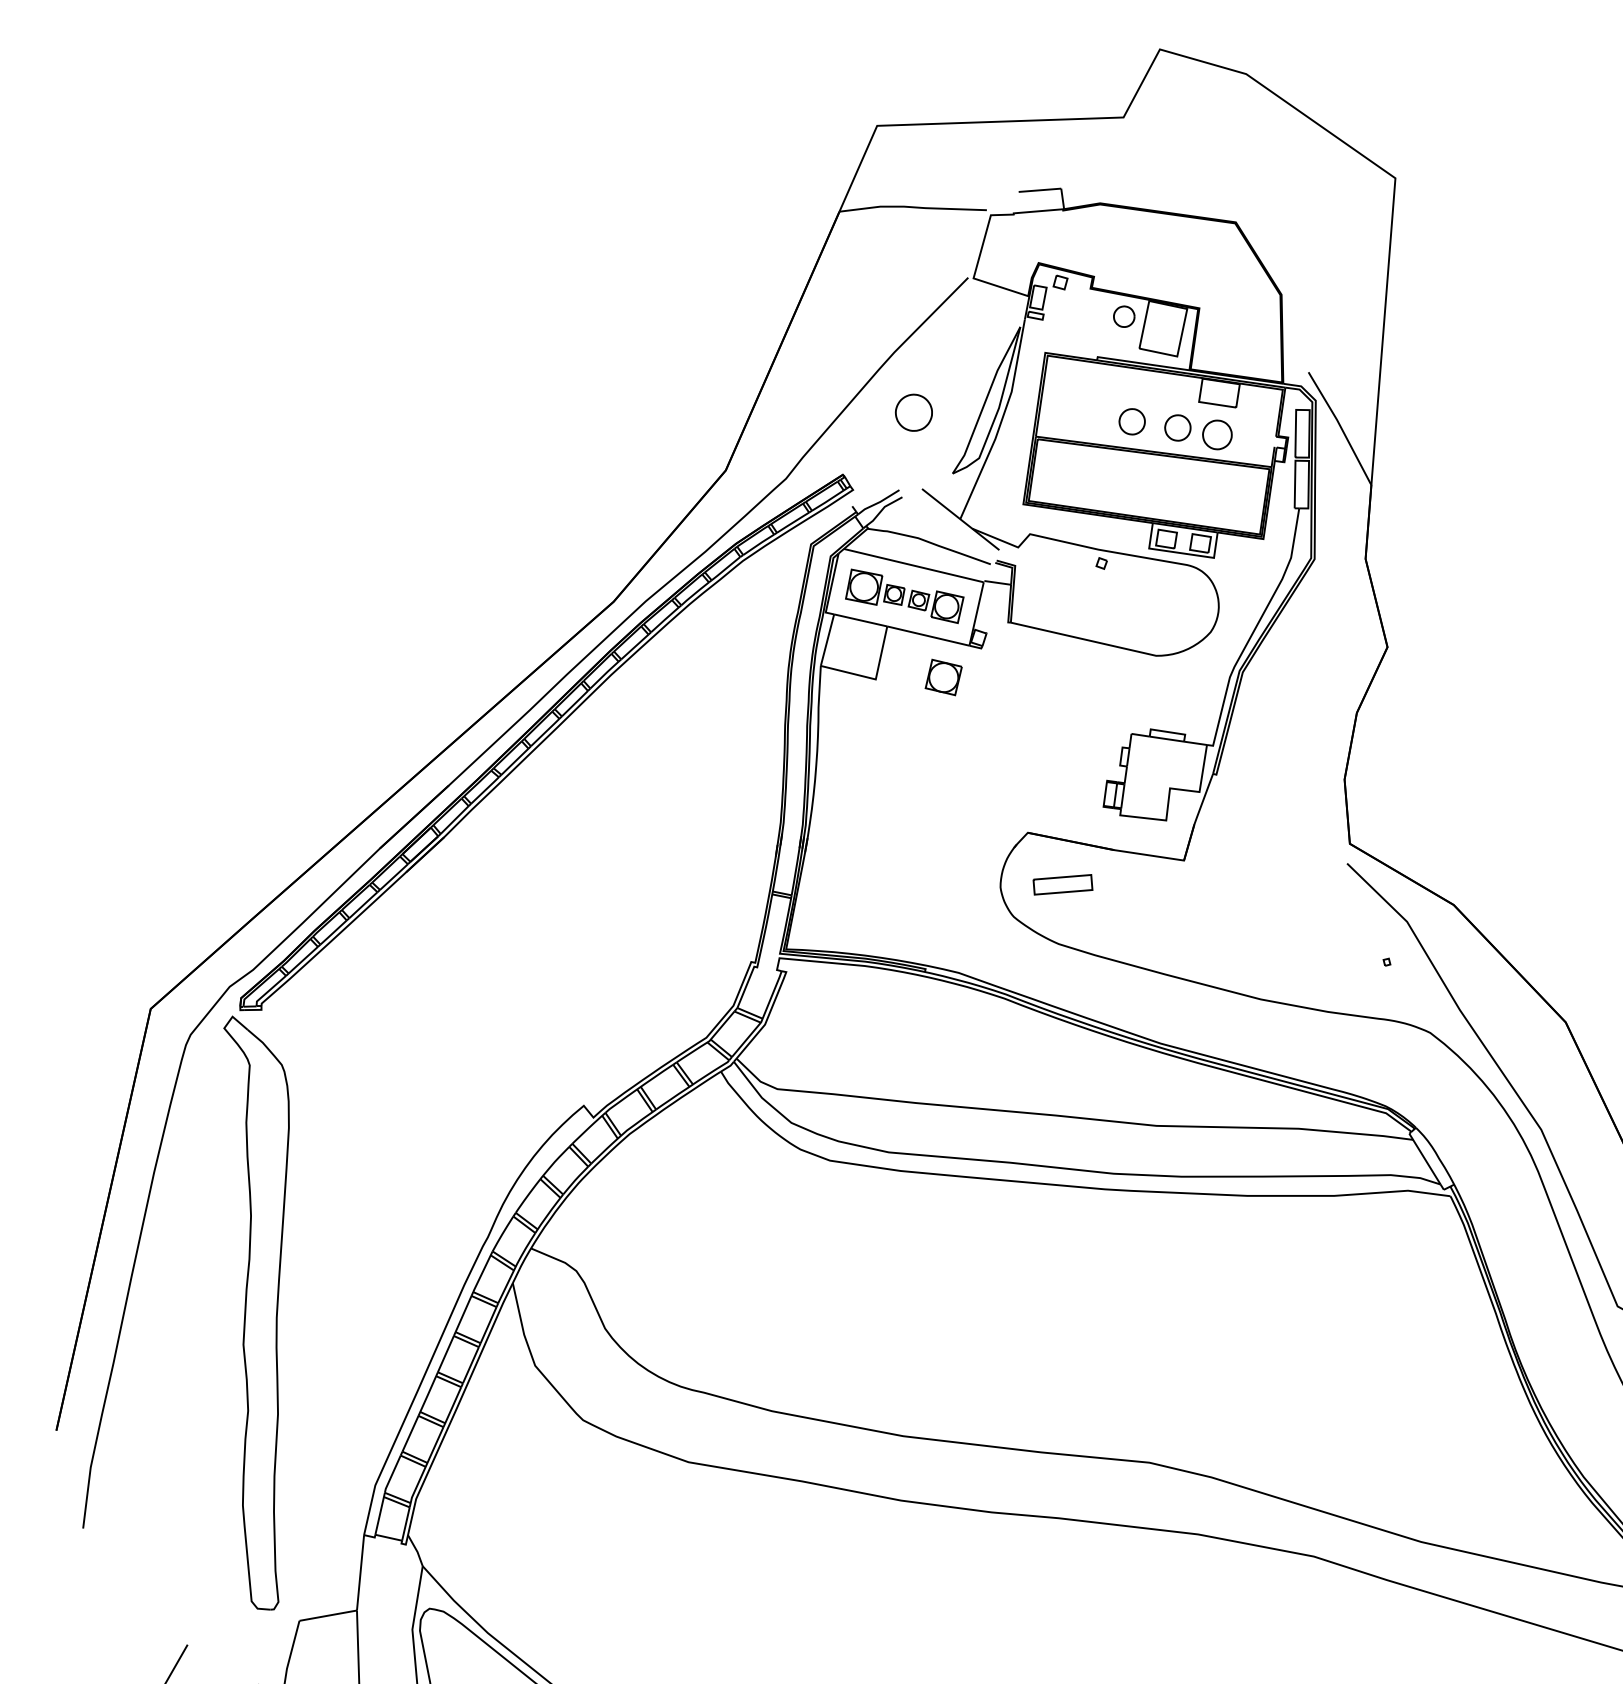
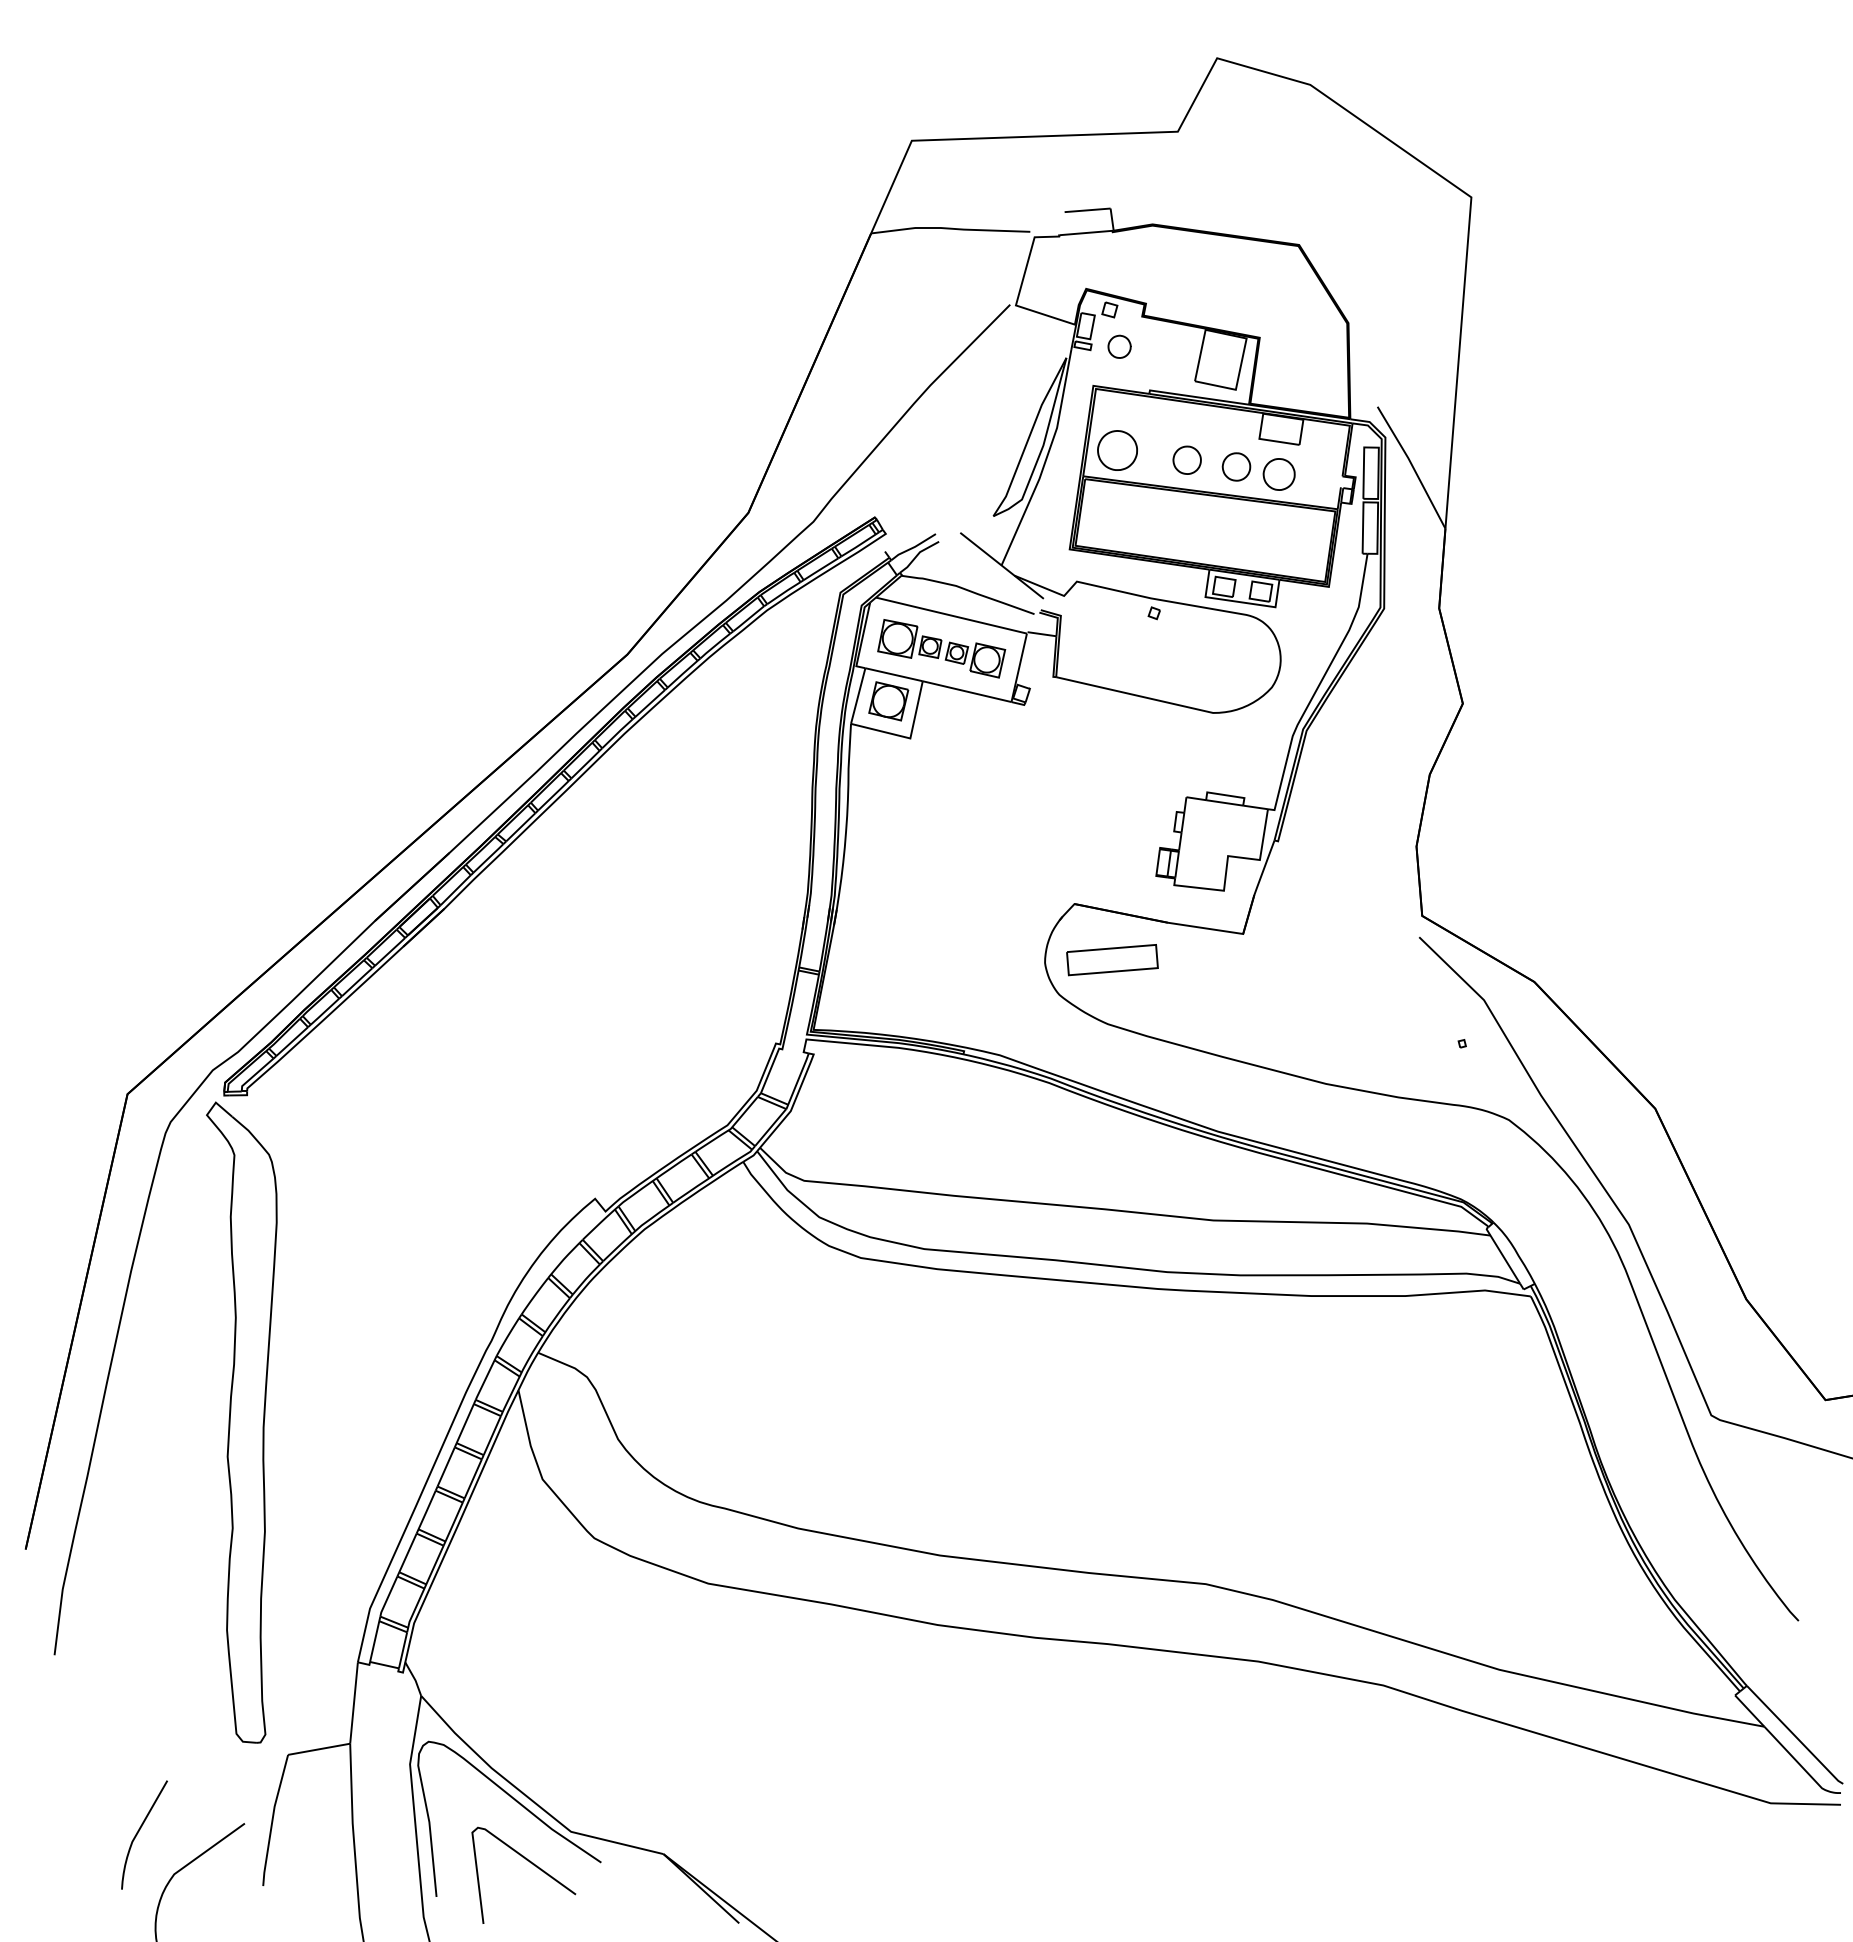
part: (1124, 316) -> (1119, 346), moved
part: (913, 412) -> (1117, 450), moved
part: (943, 677) -> (888, 701), moved
part: (1063, 885) -> (1112, 960), size x1.43

